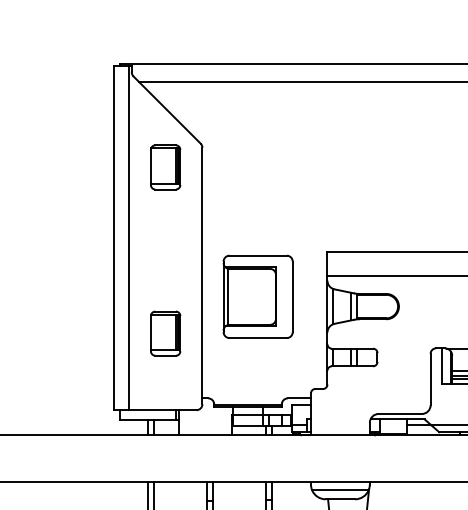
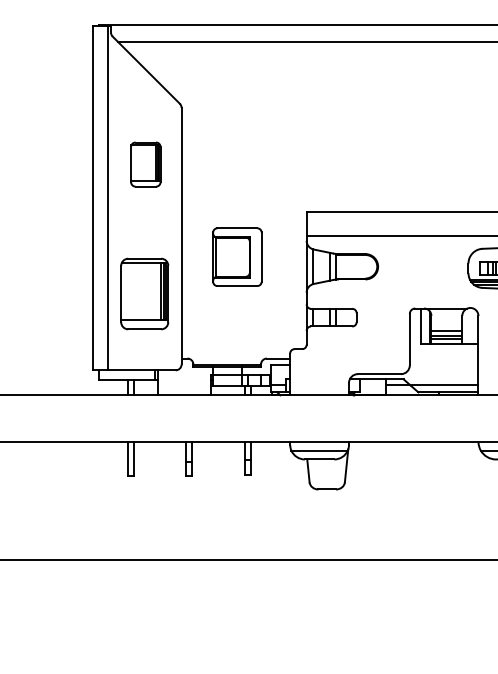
part: (165, 167) -> (145, 164), moved
part: (258, 297) -> (237, 257), size x0.7
part: (165, 333) -> (144, 293), size x1.6

